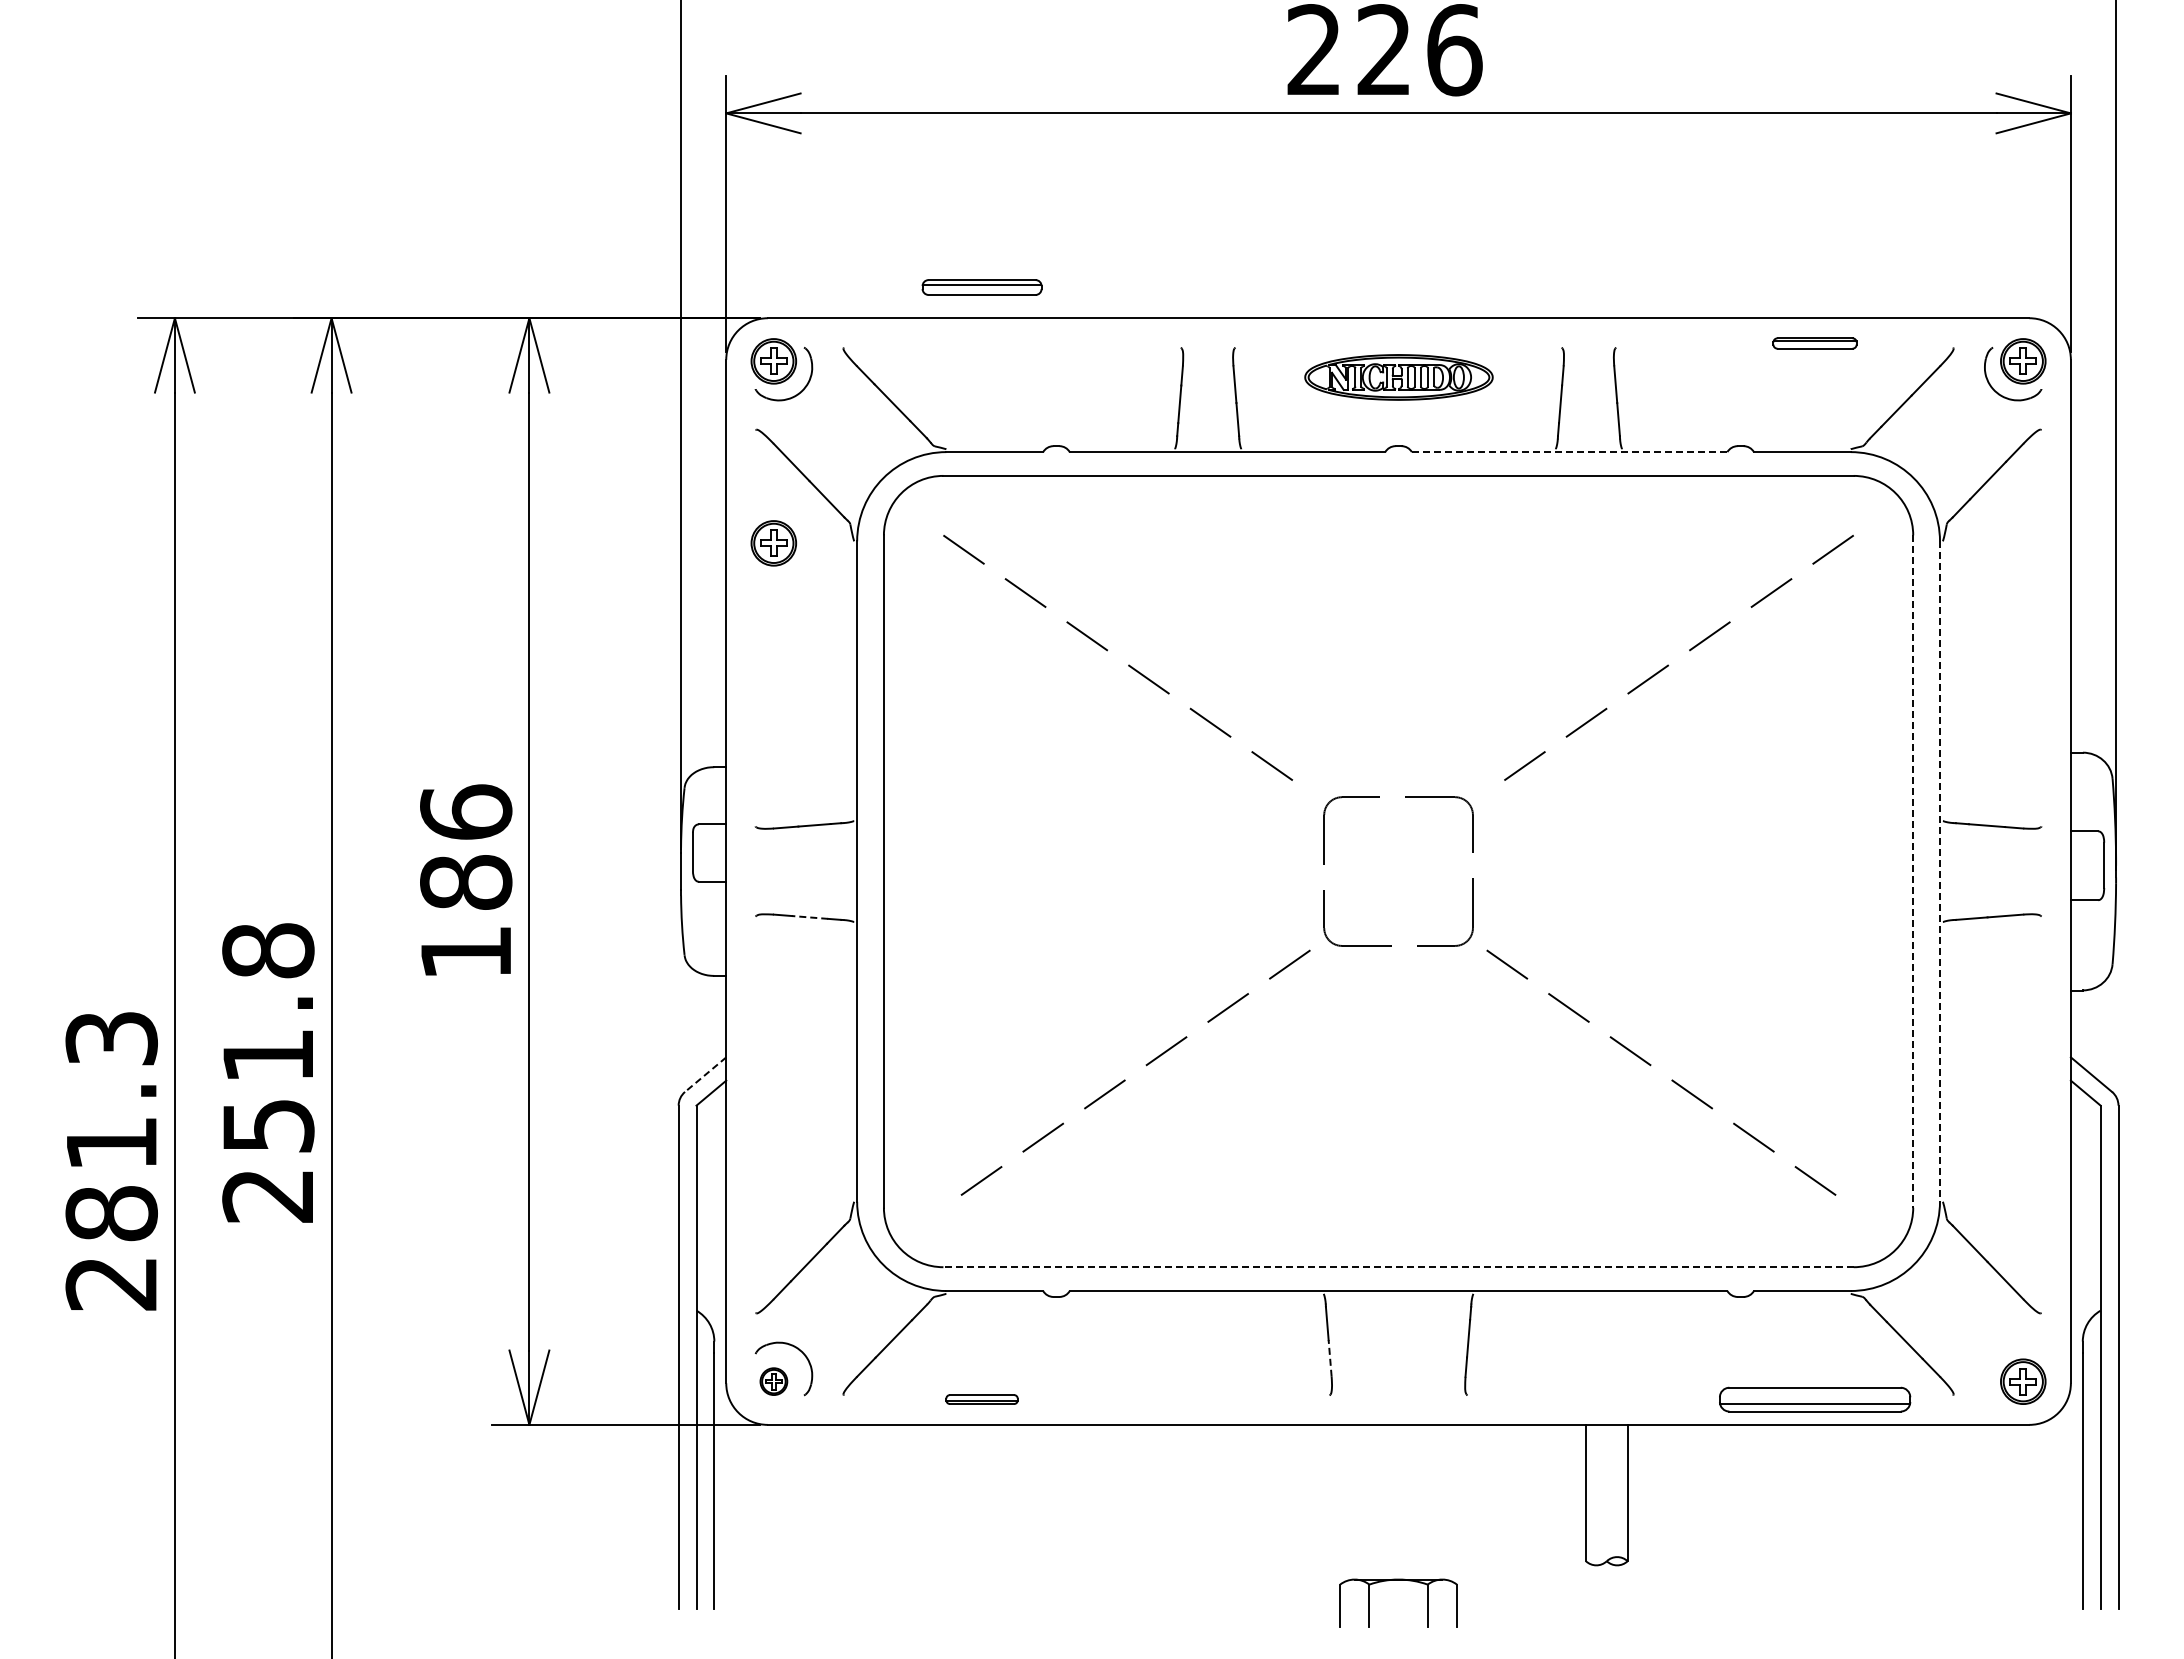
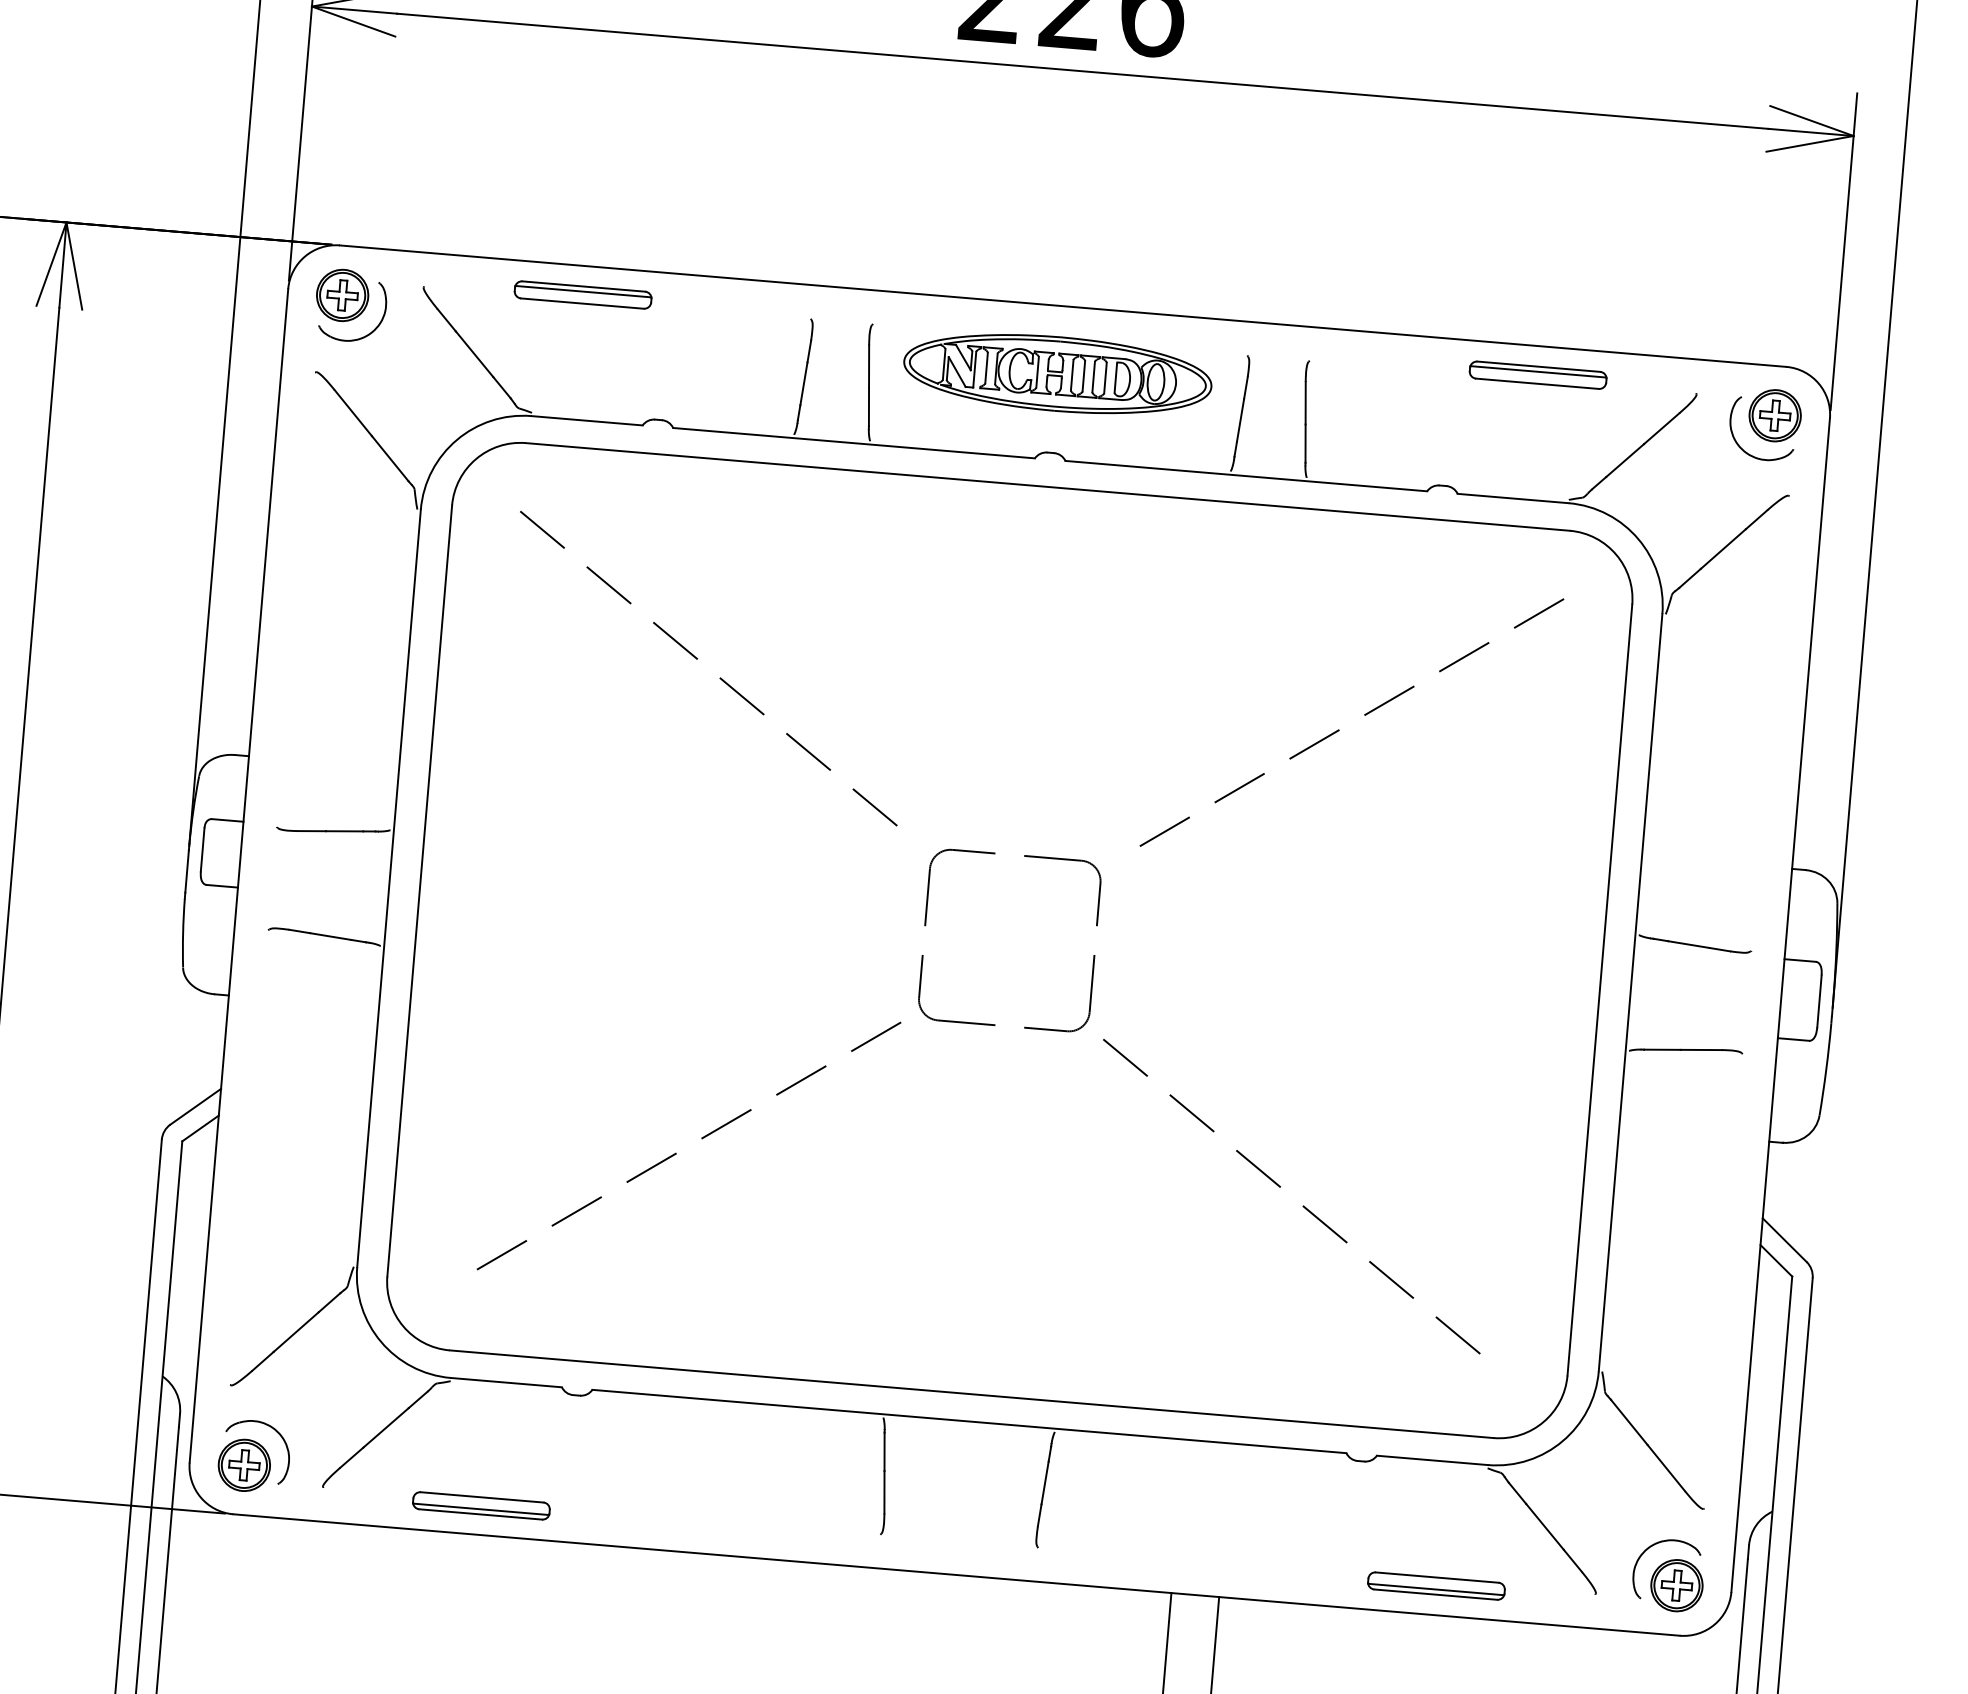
part: (981, 287) -> (582, 294), moved
part: (1814, 343) -> (1537, 375), size x1.43
part: (1398, 377) -> (1057, 374), size x1.43
line: (1569, 452) -> (1246, 476), dashed -> solid
part: (773, 543) -> (324, 504), removed
line: (1913, 872) -> (1600, 991), dashed -> solid
line: (1940, 872) -> (1631, 993), dashed -> solid
line: (809, 917) -> (329, 936), dashed -> solid
line: (705, 1074) -> (195, 1106), dashed -> solid
line: (1398, 1267) -> (971, 1394), dashed -> solid
part: (2003, 1347) -> (1657, 1544), added
line: (1330, 1357) -> (884, 1491), dashed -> solid
part: (773, 1381) -> (244, 1465), size x1.67
part: (981, 1399) -> (480, 1505), size x1.67
part: (1814, 1399) -> (1435, 1585), size x0.62

